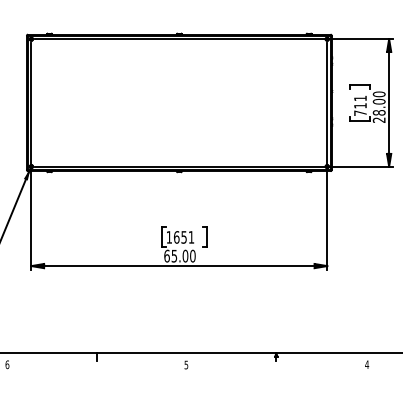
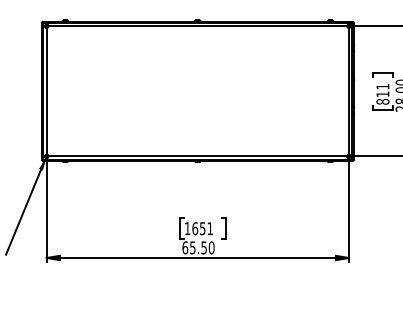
text: (360, 113) -> (382, 102), 711 -> 811
text: (185, 255) -> (204, 247), 65.00 -> 65.50

